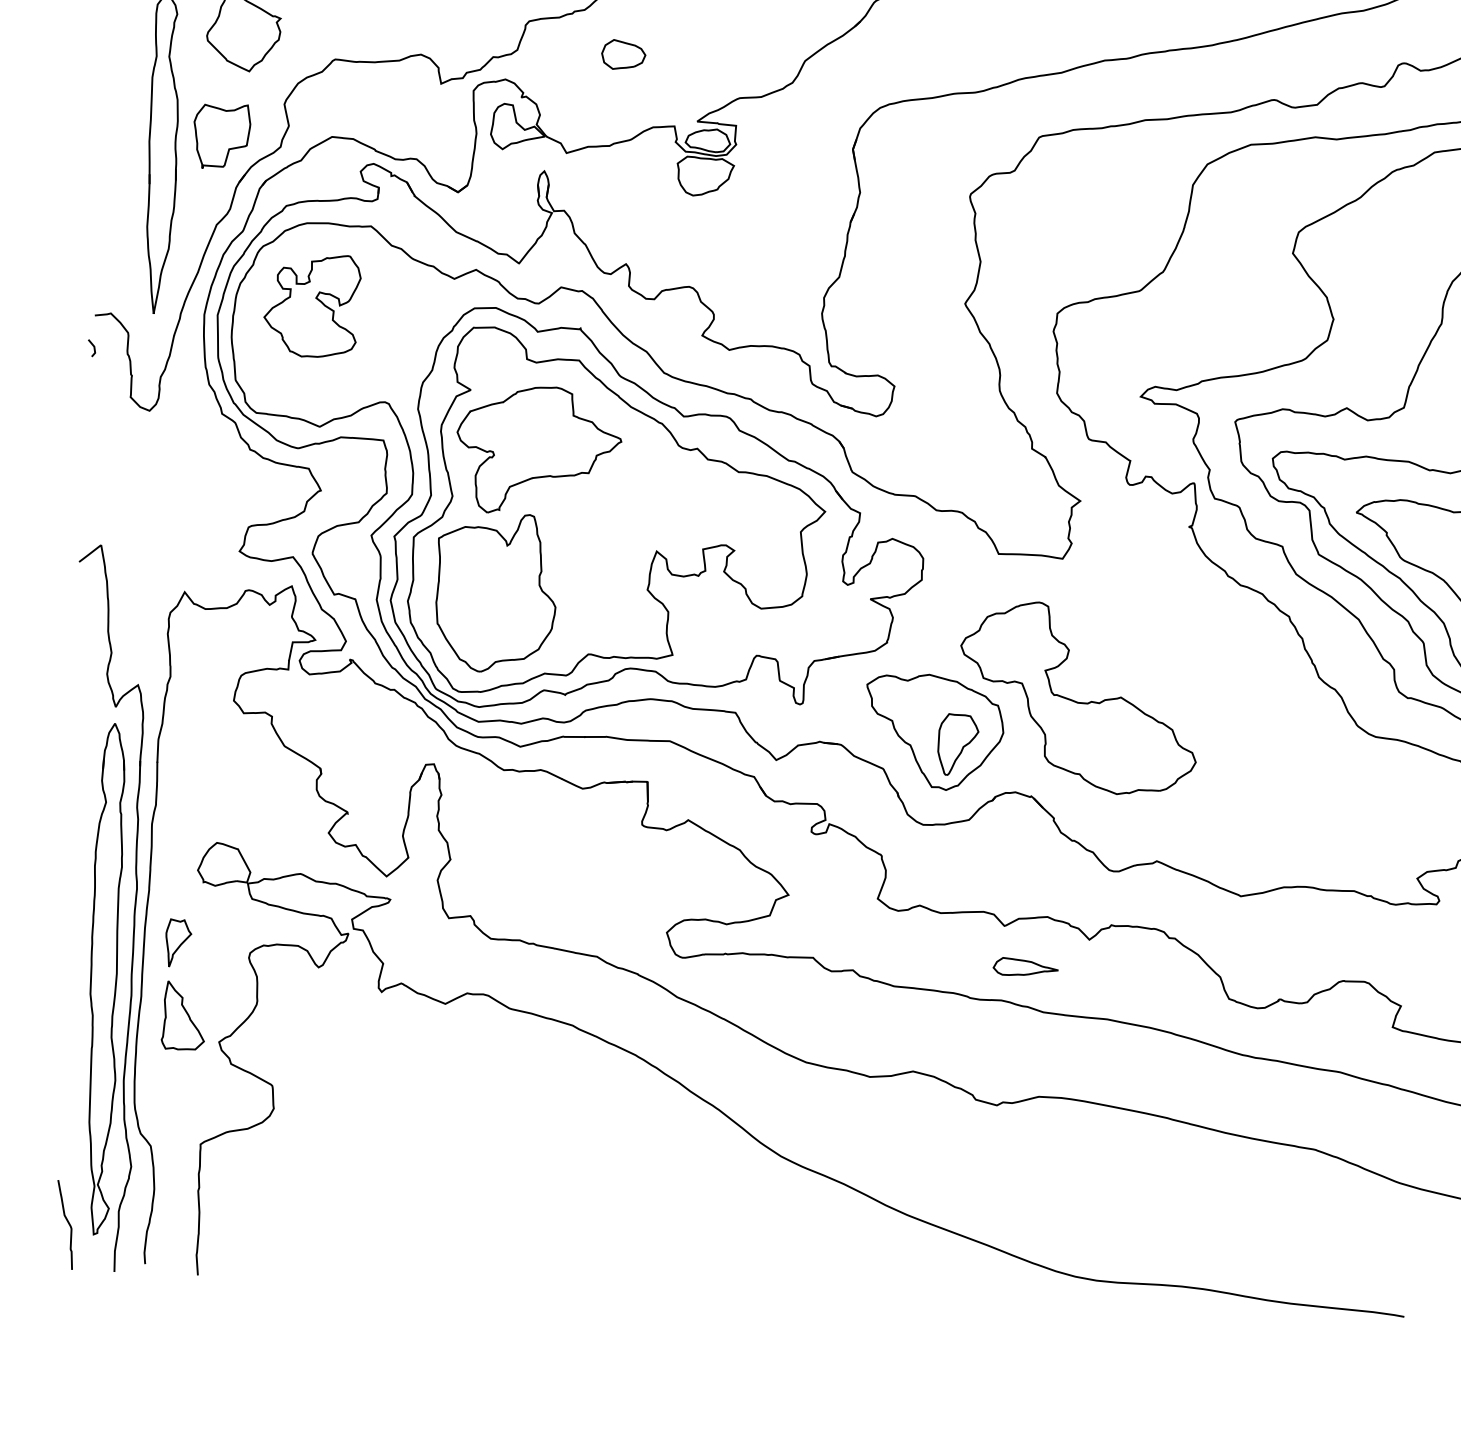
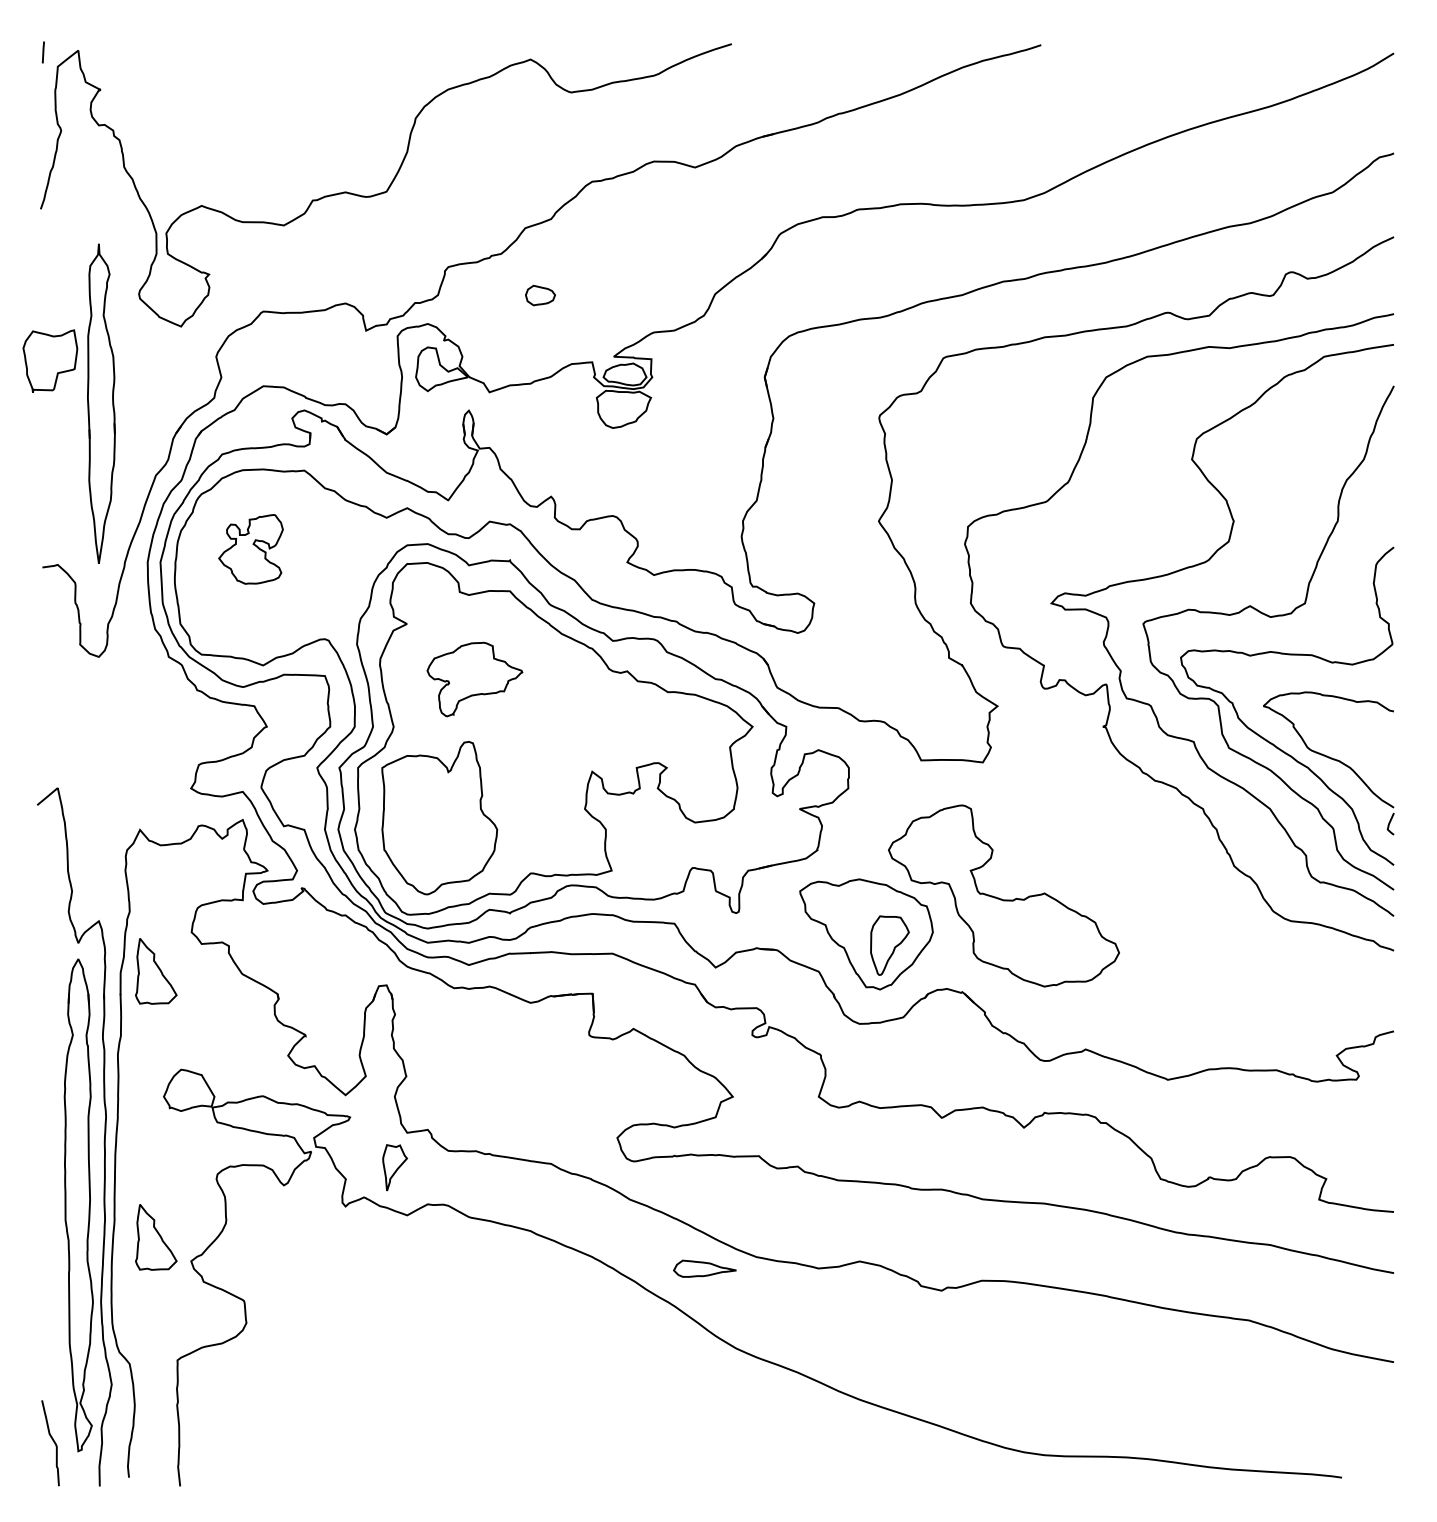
part: (623, 54) -> (540, 295), size x0.7
part: (222, 135) -> (50, 360), moved
part: (311, 305) -> (250, 549), size x0.7
line: (92, 346) -> (41, 597), removed
part: (538, 450) -> (474, 679), size x0.6
part: (195, 739) -> (156, 971), added
part: (178, 942) -> (395, 1167), moved
part: (1025, 967) -> (704, 1268), moved

